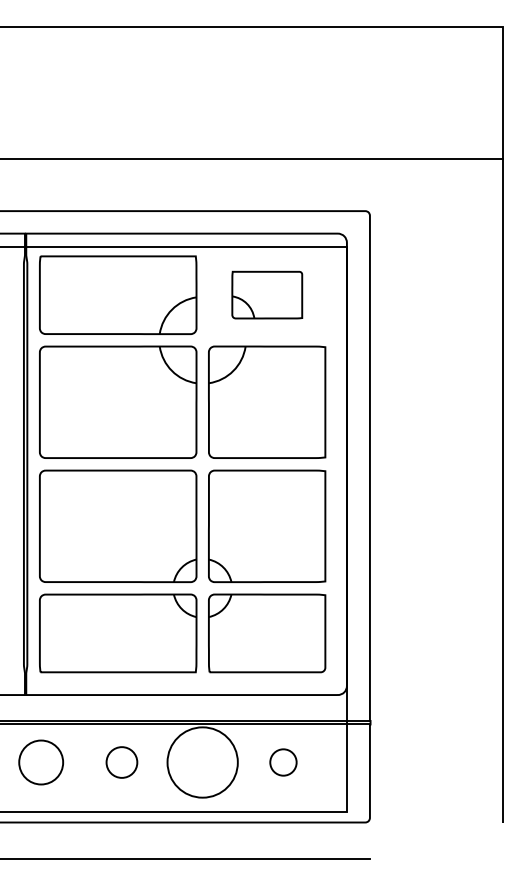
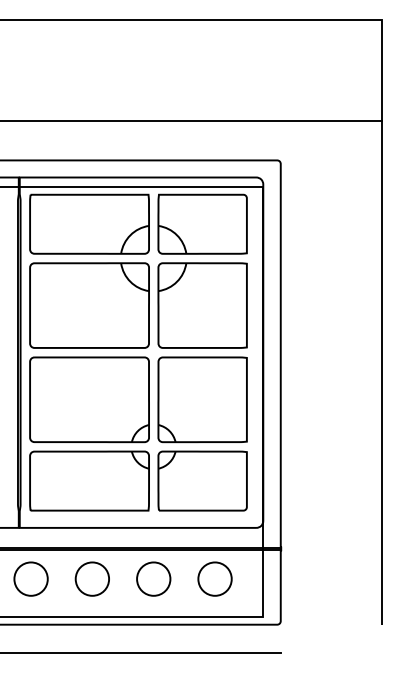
part: (267, 294) -> (202, 223), size x1.67
circle: (121, 762) -> (92, 579), size x1.43
circle: (202, 762) -> (153, 579), size x0.62
circle: (283, 762) -> (215, 579), size x1.67

